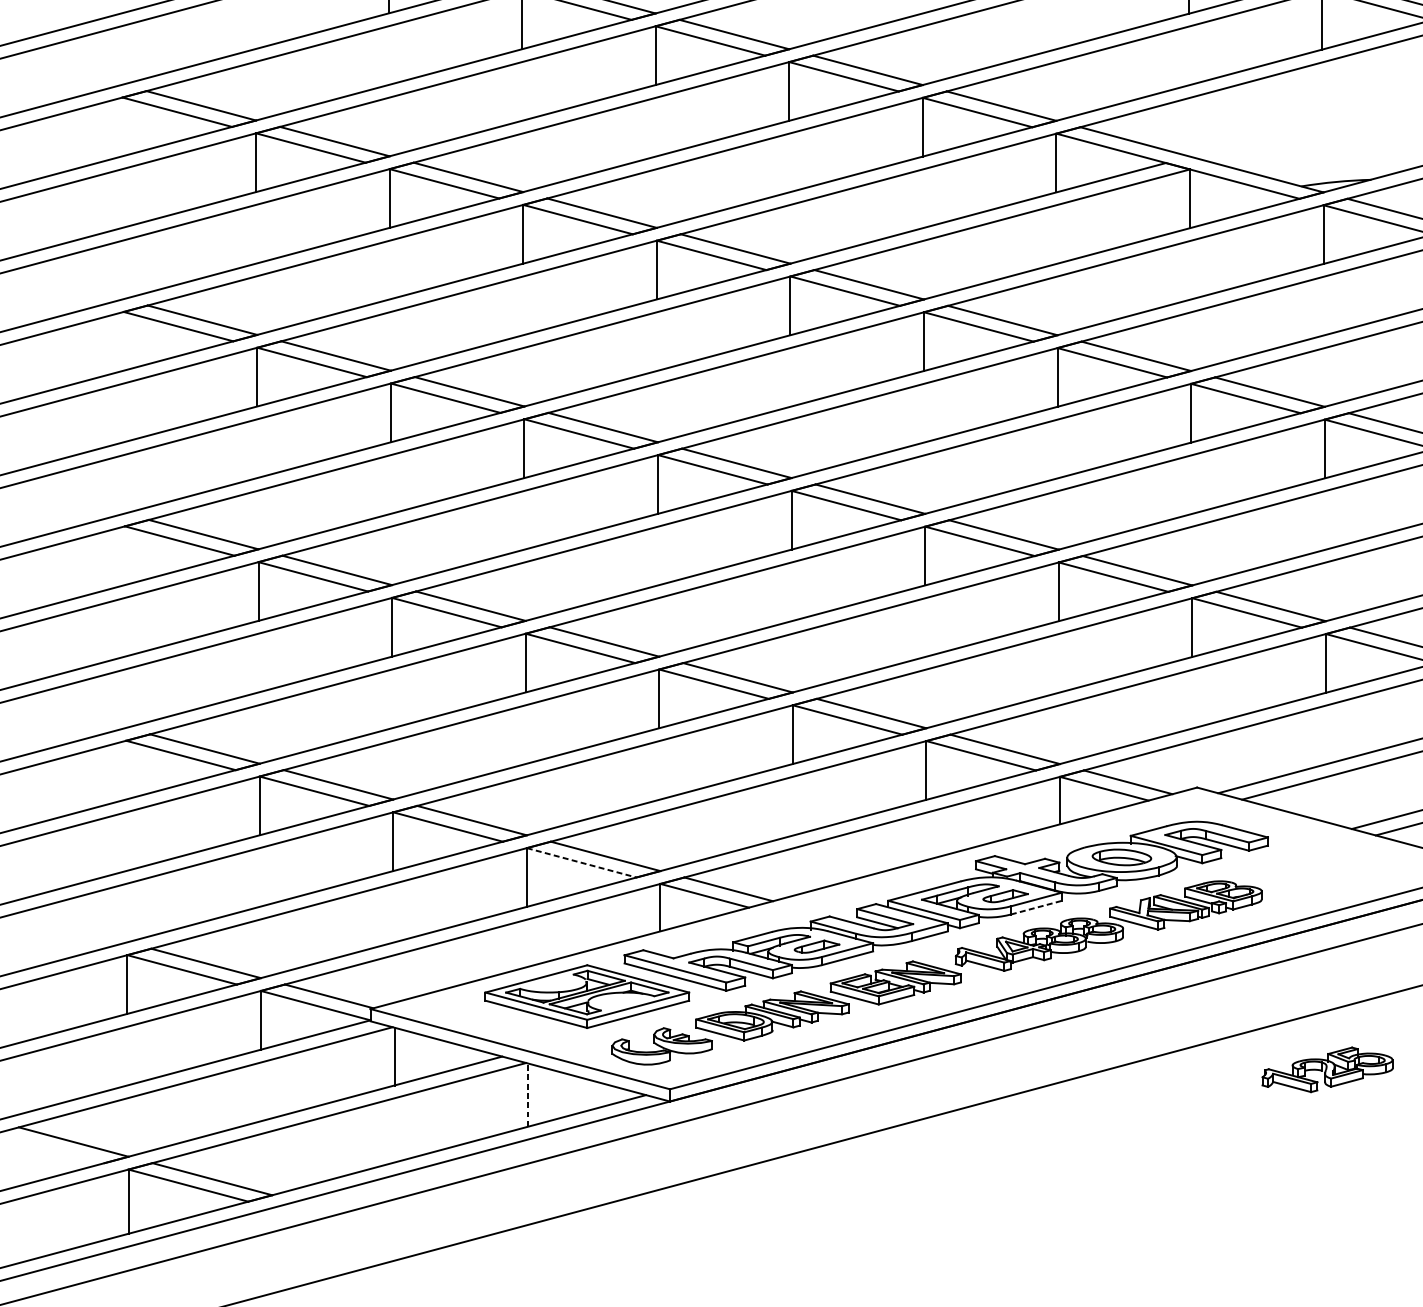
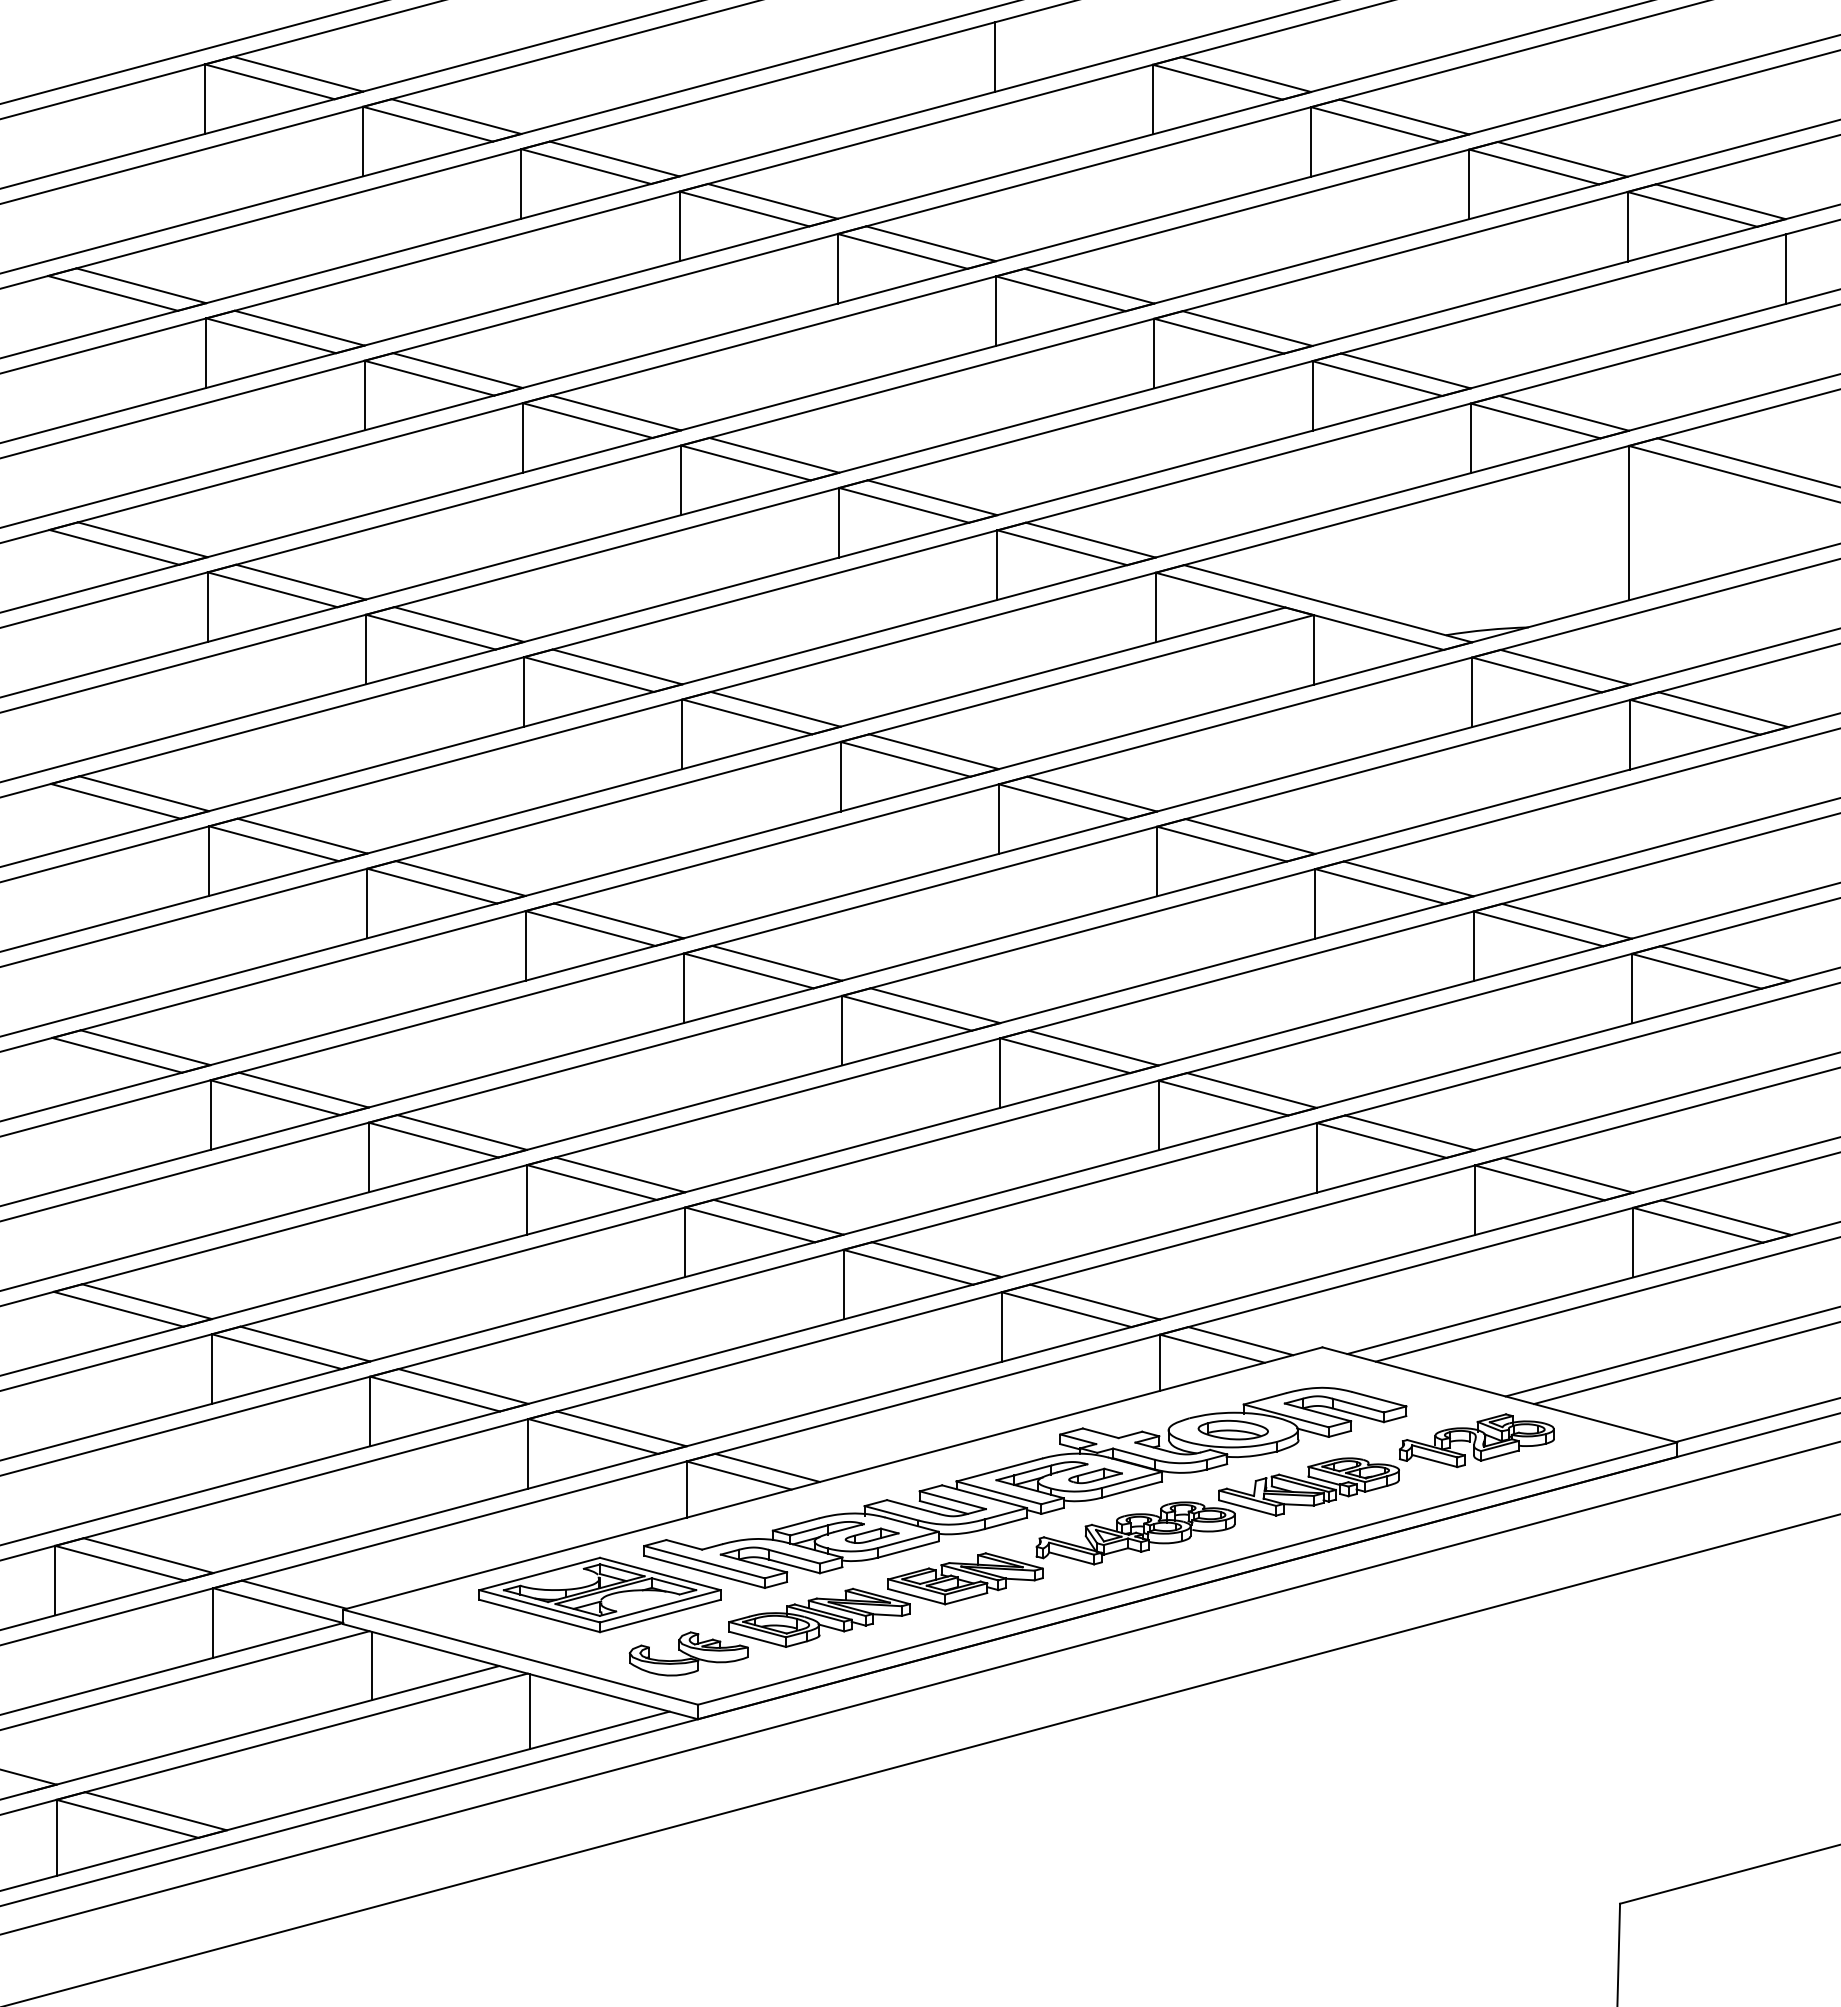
line: (581, 862) -> (593, 1436), dashed -> solid
line: (1036, 907) -> (1132, 1489), dashed -> solid
part: (1327, 1069) -> (1476, 1440), moved
line: (527, 1094) -> (529, 1711), dashed -> solid

